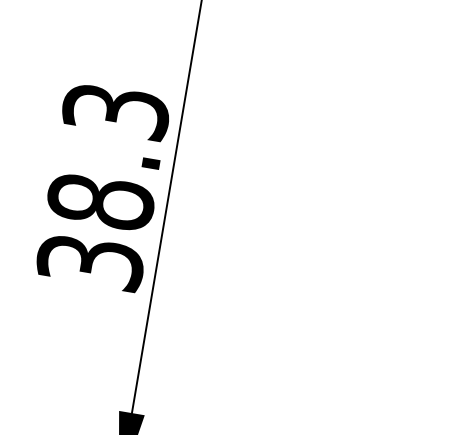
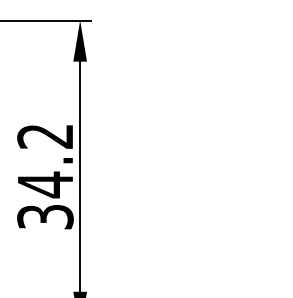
text: (108, 158) -> (45, 161), 38.3 -> 34.2

